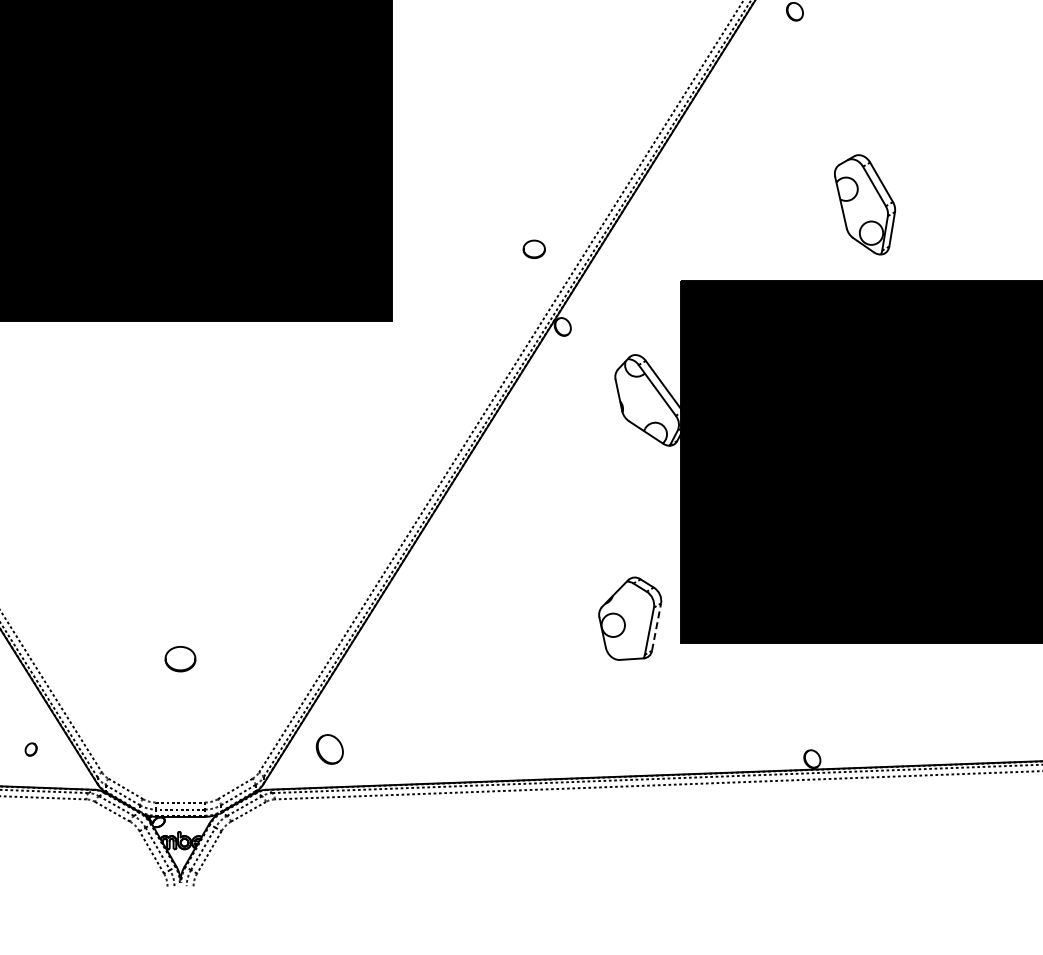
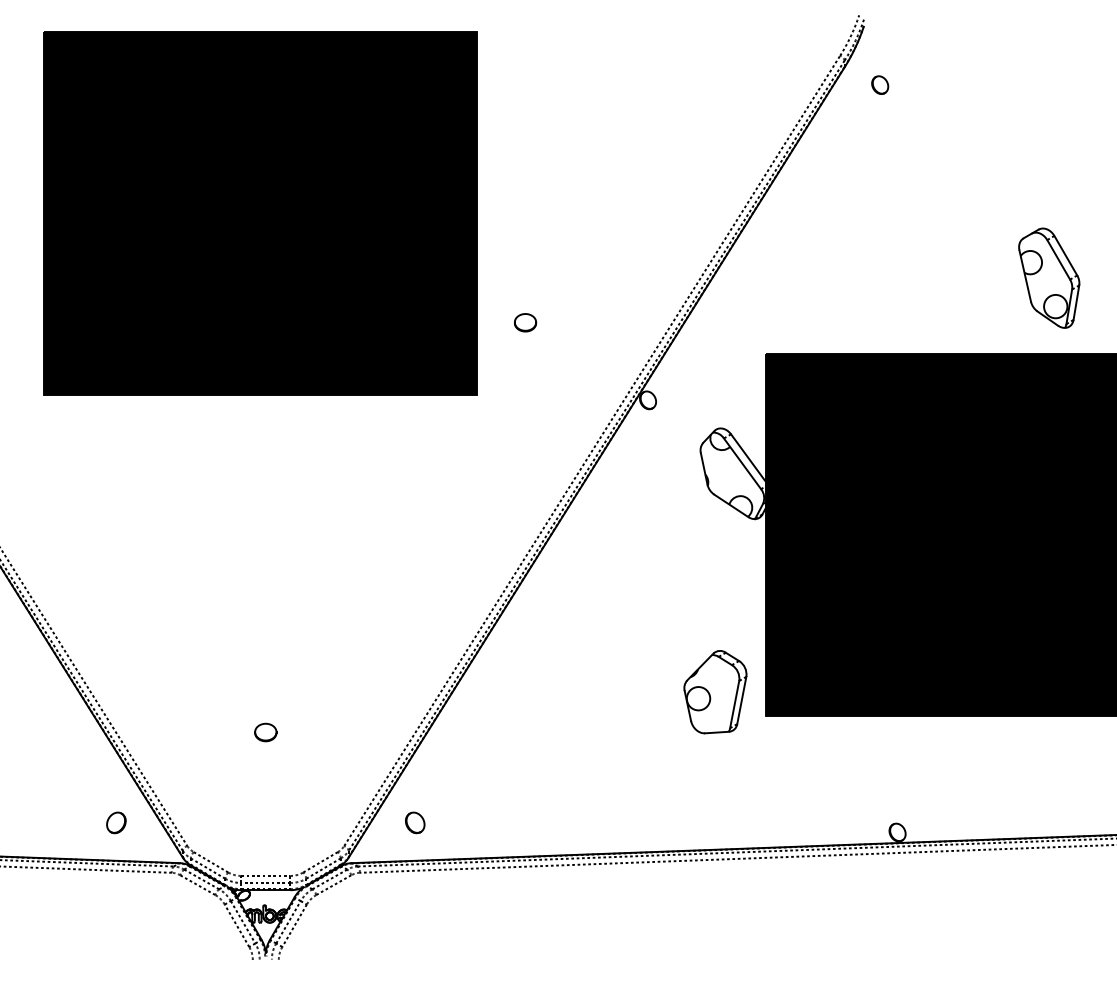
part: (865, 204) -> (1049, 277), moved
part: (534, 249) -> (525, 322), moved
line: (656, 627) -> (741, 700), dashed -> solid
part: (180, 659) -> (265, 732), size x0.71
part: (31, 749) -> (116, 822), size x1.67
part: (330, 749) -> (415, 822), size x0.71

